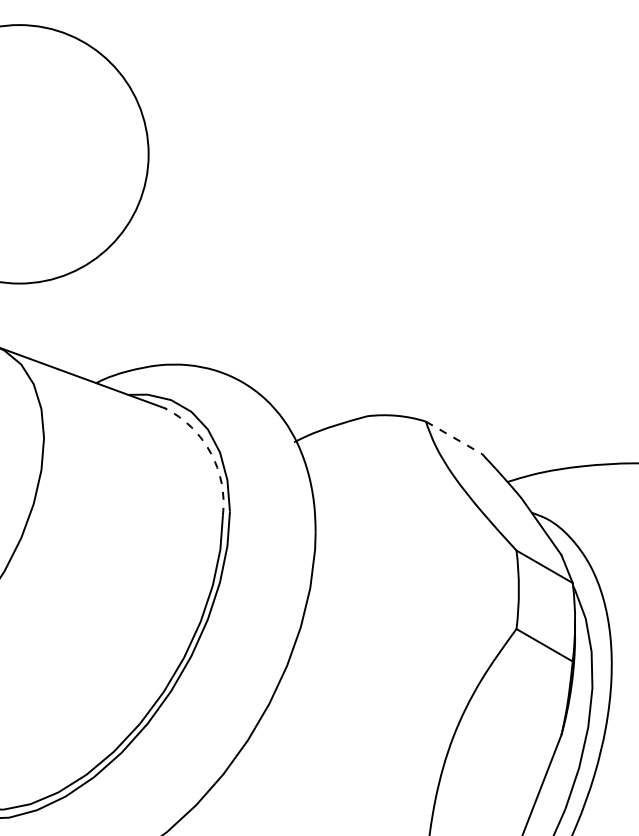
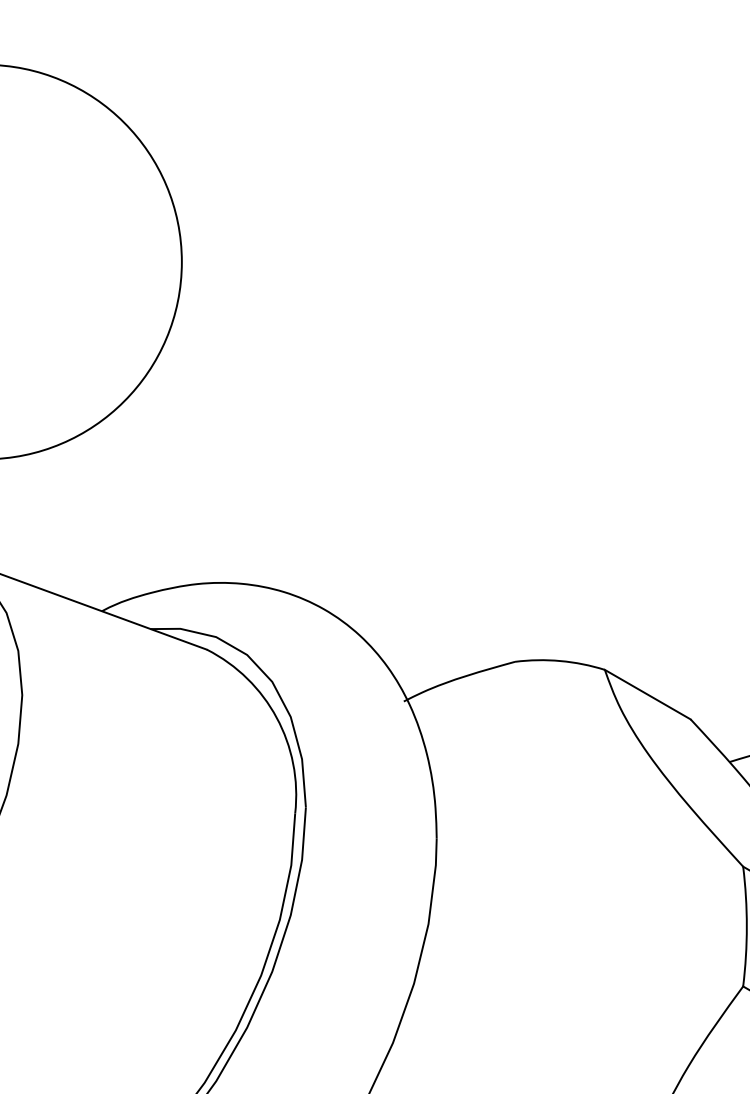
line: (454, 438) -> (648, 695), dashed -> solid
arc: (210, 452) -> (276, 717), dashed -> solid

